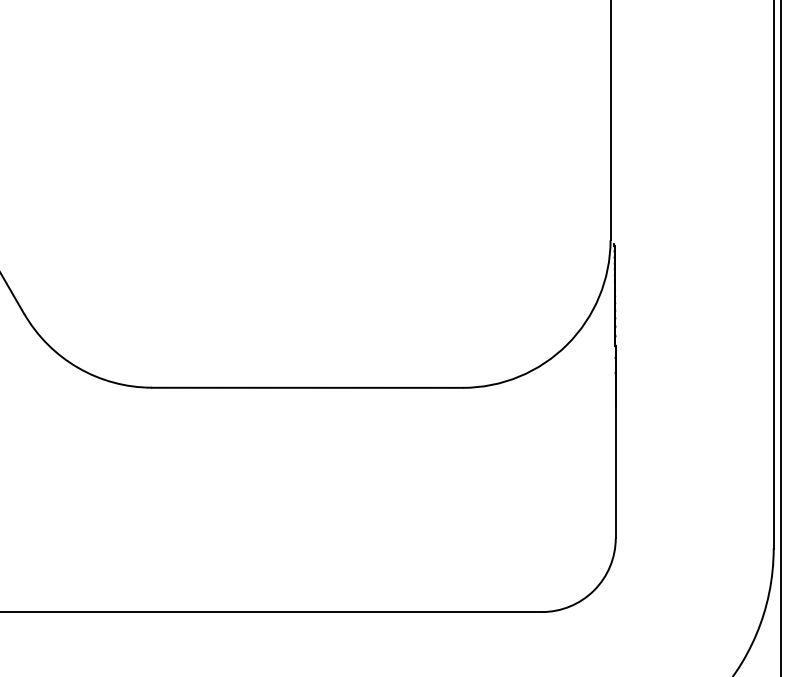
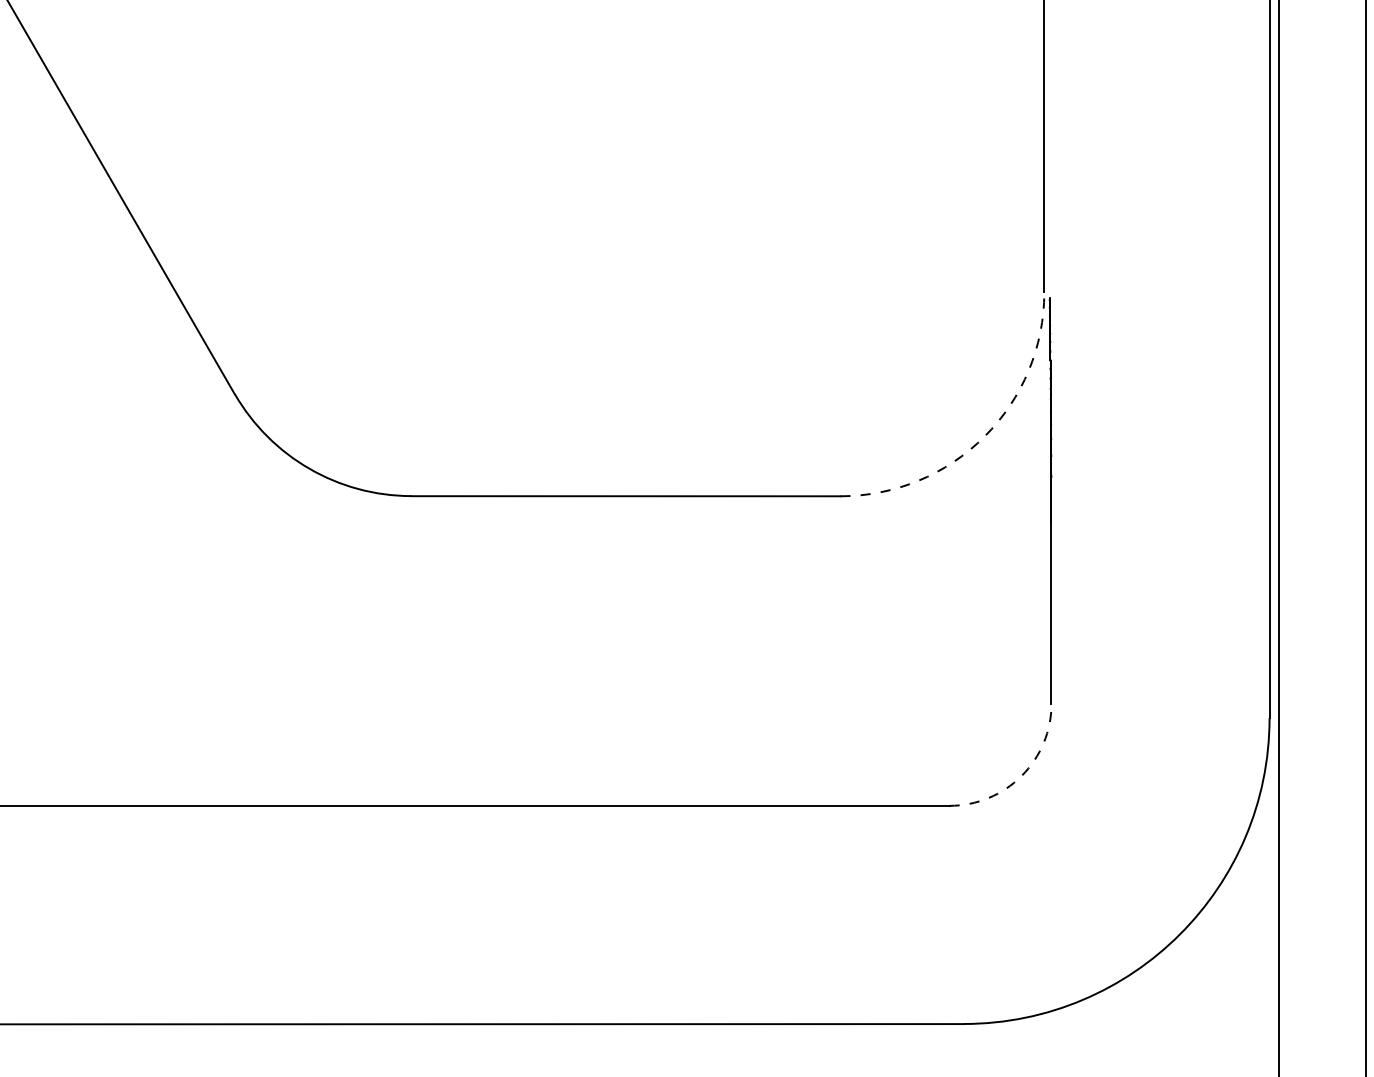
arc: (567, 344) -> (984, 436), solid -> dashed
arc: (594, 590) -> (1021, 775), solid -> dashed

